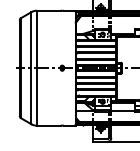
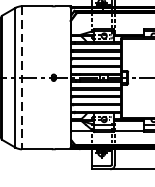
line: (36, 68) -> (21, 78), solid -> dashed

